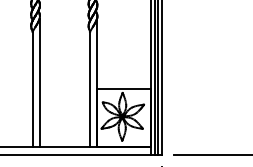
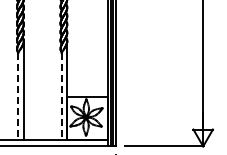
line: (33, 89) -> (18, 96), solid -> dashed
line: (89, 90) -> (61, 97), solid -> dashed

